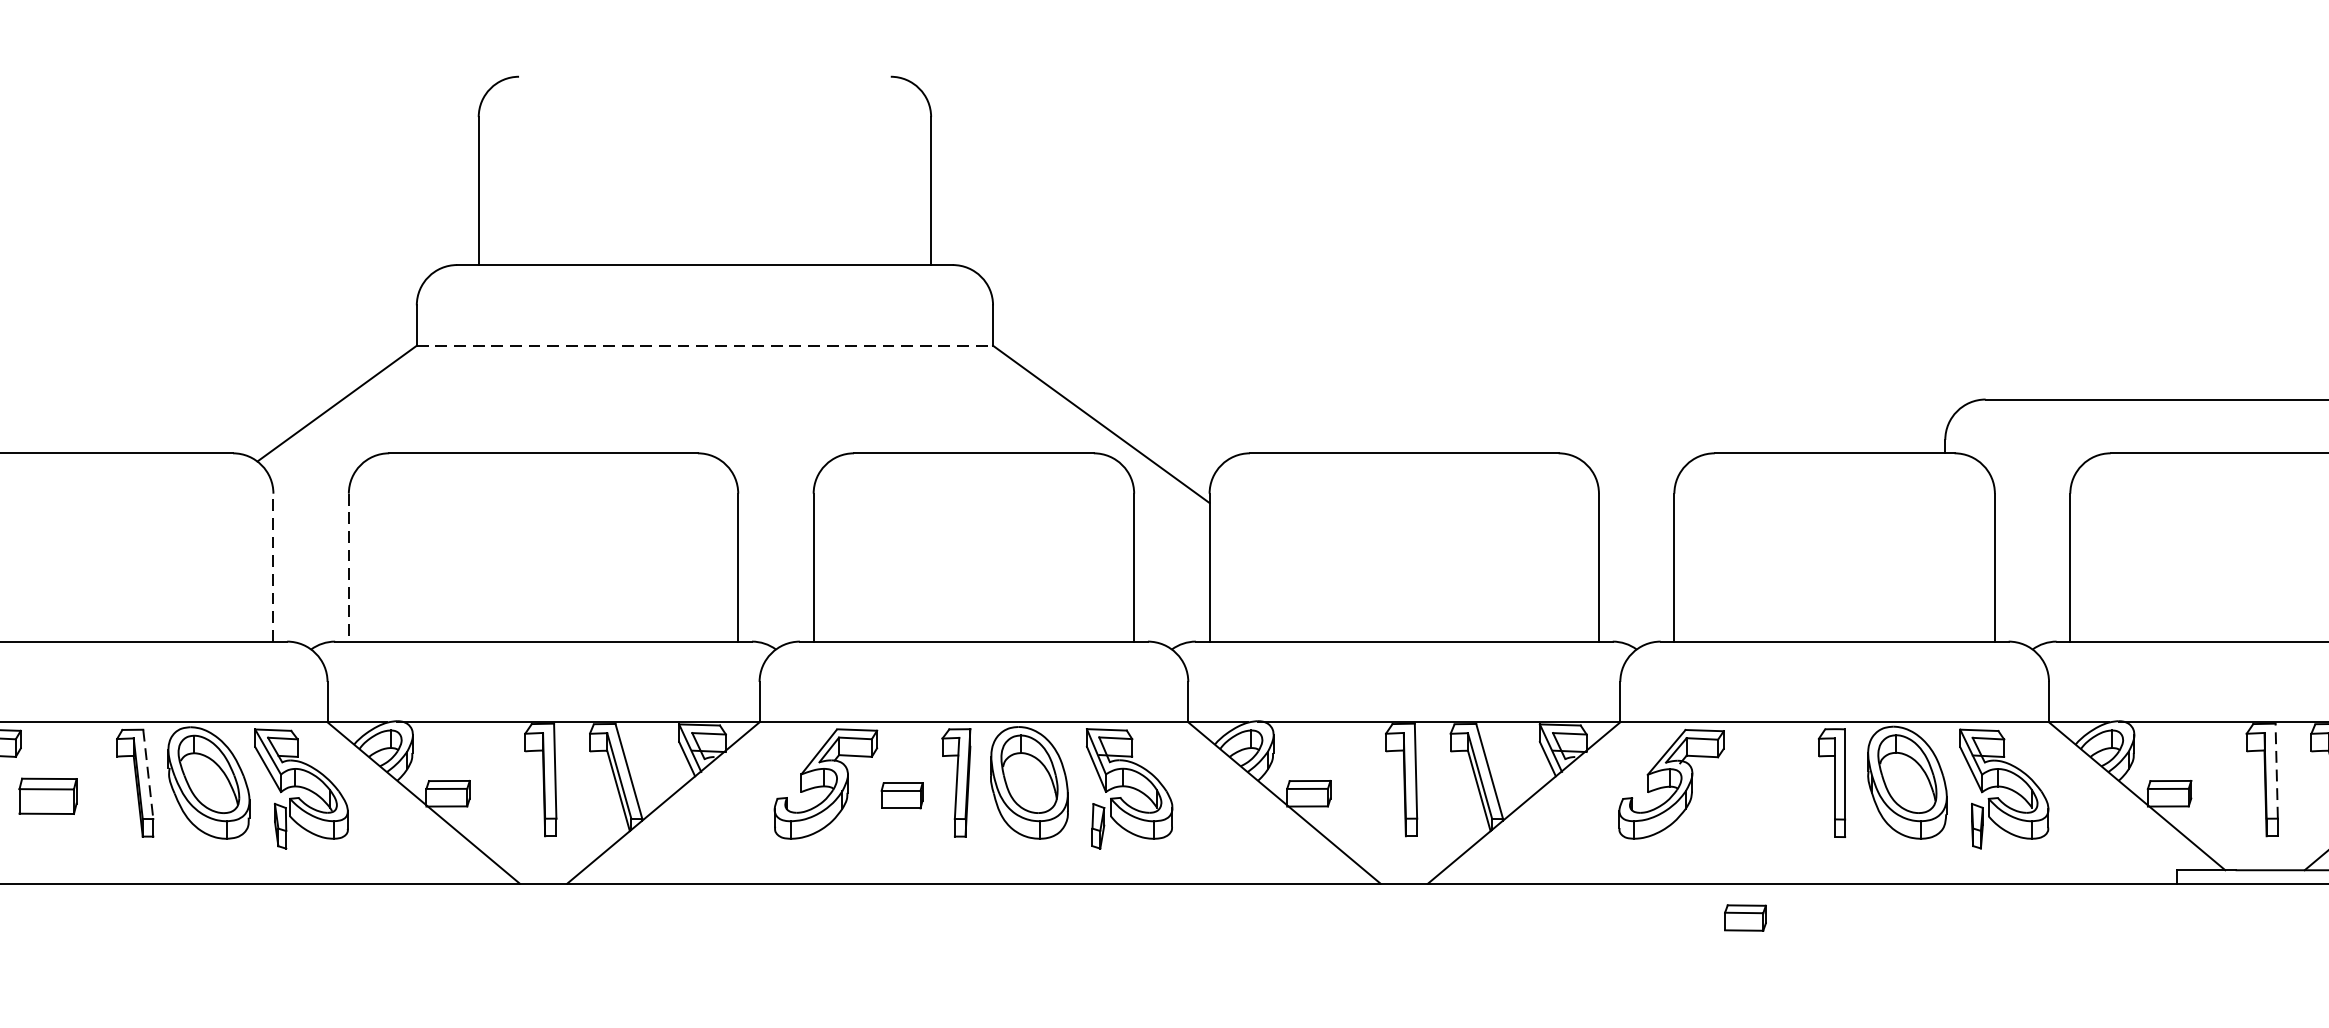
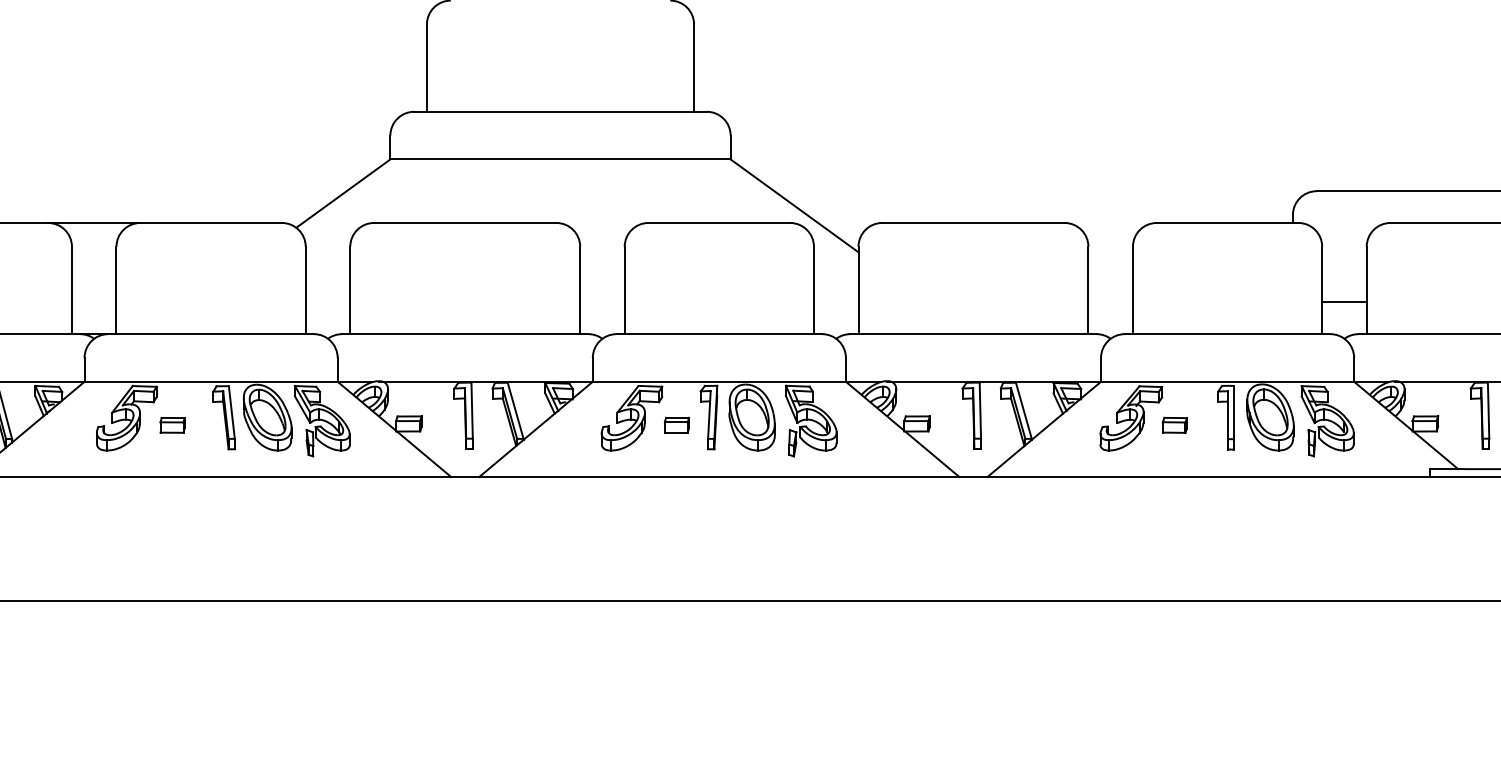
line: (706, 345) -> (561, 159), dashed -> solid
line: (273, 567) -> (305, 290), dashed -> solid
line: (349, 567) -> (350, 290), dashed -> solid
line: (2032, 588) -> (1344, 302), added
line: (2276, 770) -> (1488, 410), dashed -> solid
line: (147, 774) -> (231, 412), dashed -> solid
part: (47, 794) -> (172, 424), size x0.71
part: (1744, 916) -> (1174, 424), moved

